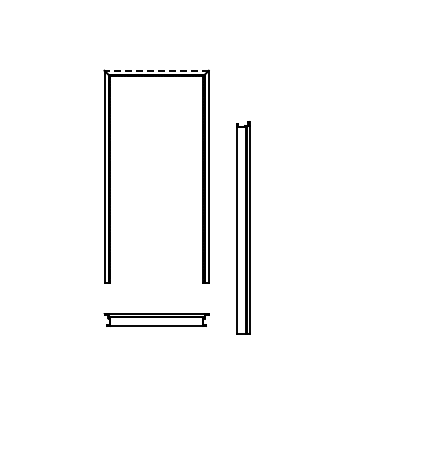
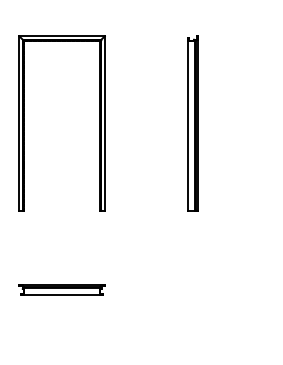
line: (156, 70) -> (61, 36), dashed -> solid
part: (243, 227) -> (193, 122), moved
part: (156, 319) -> (61, 289), moved

